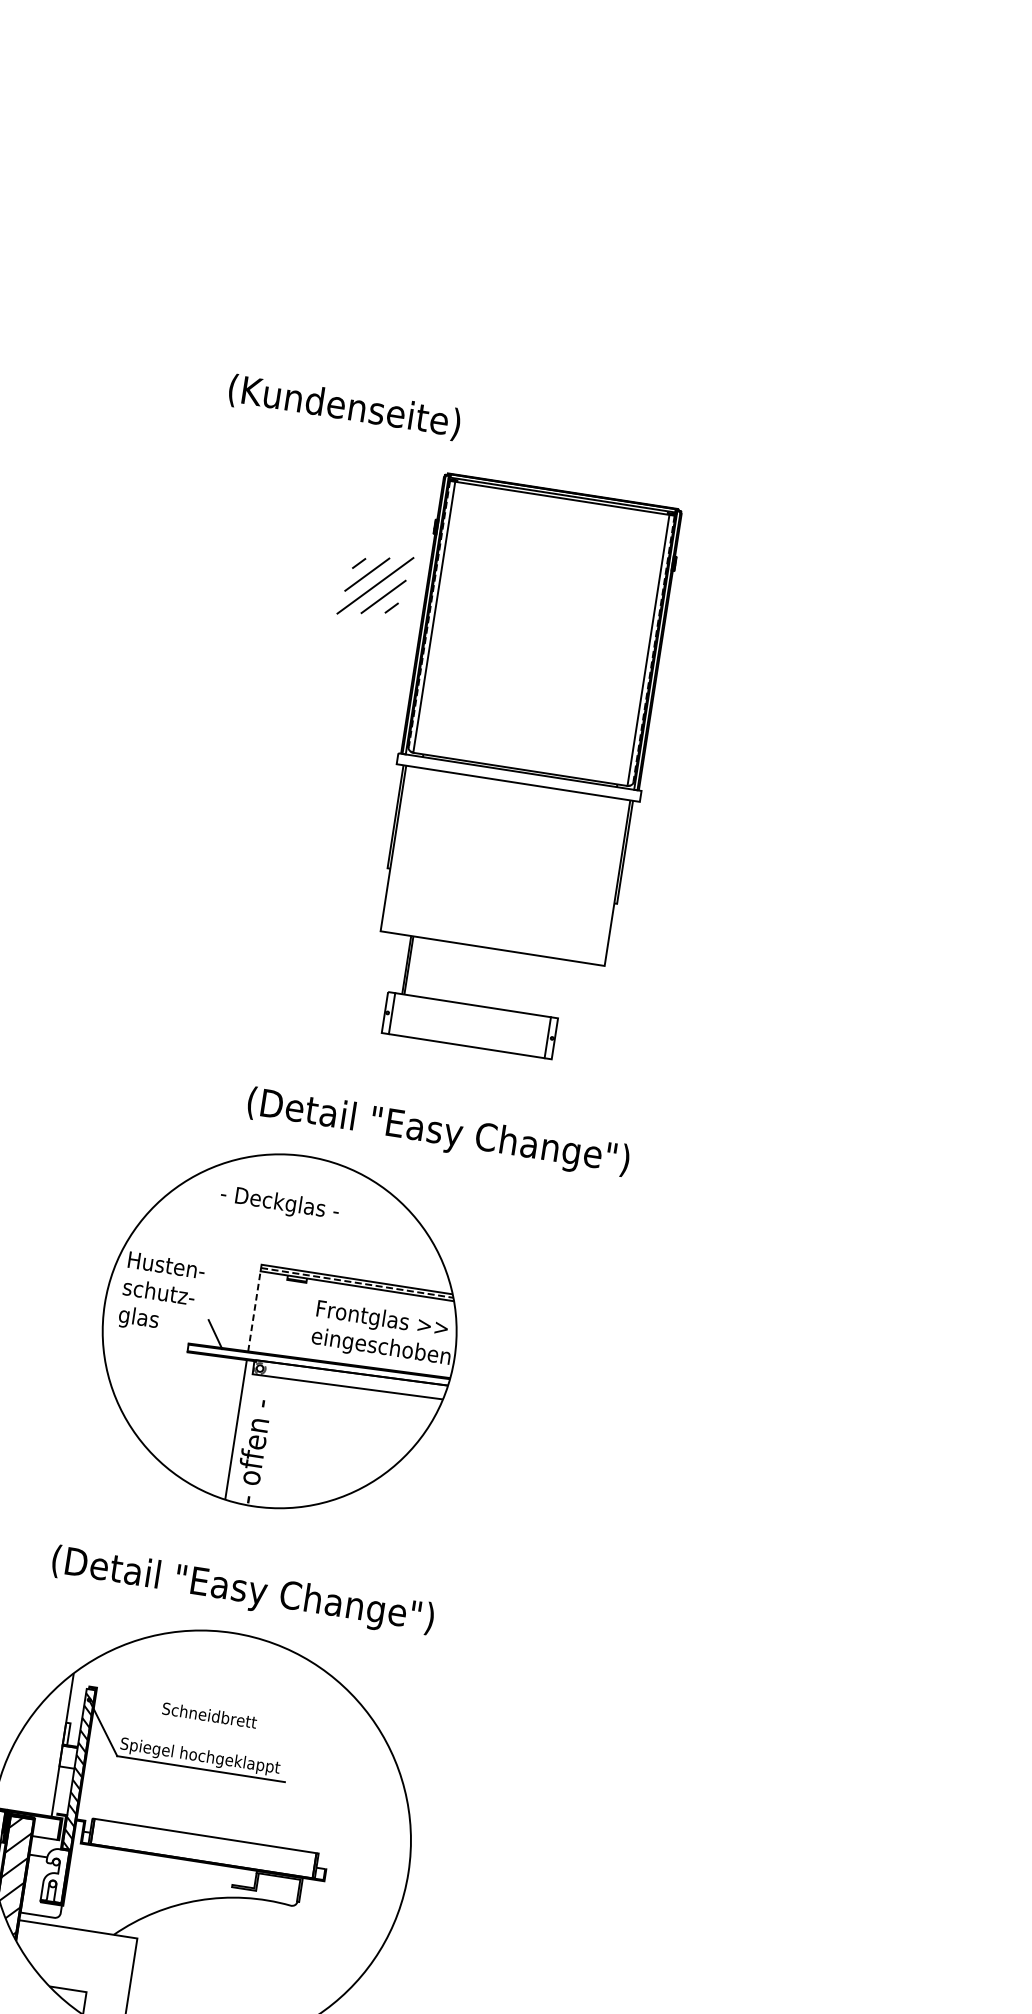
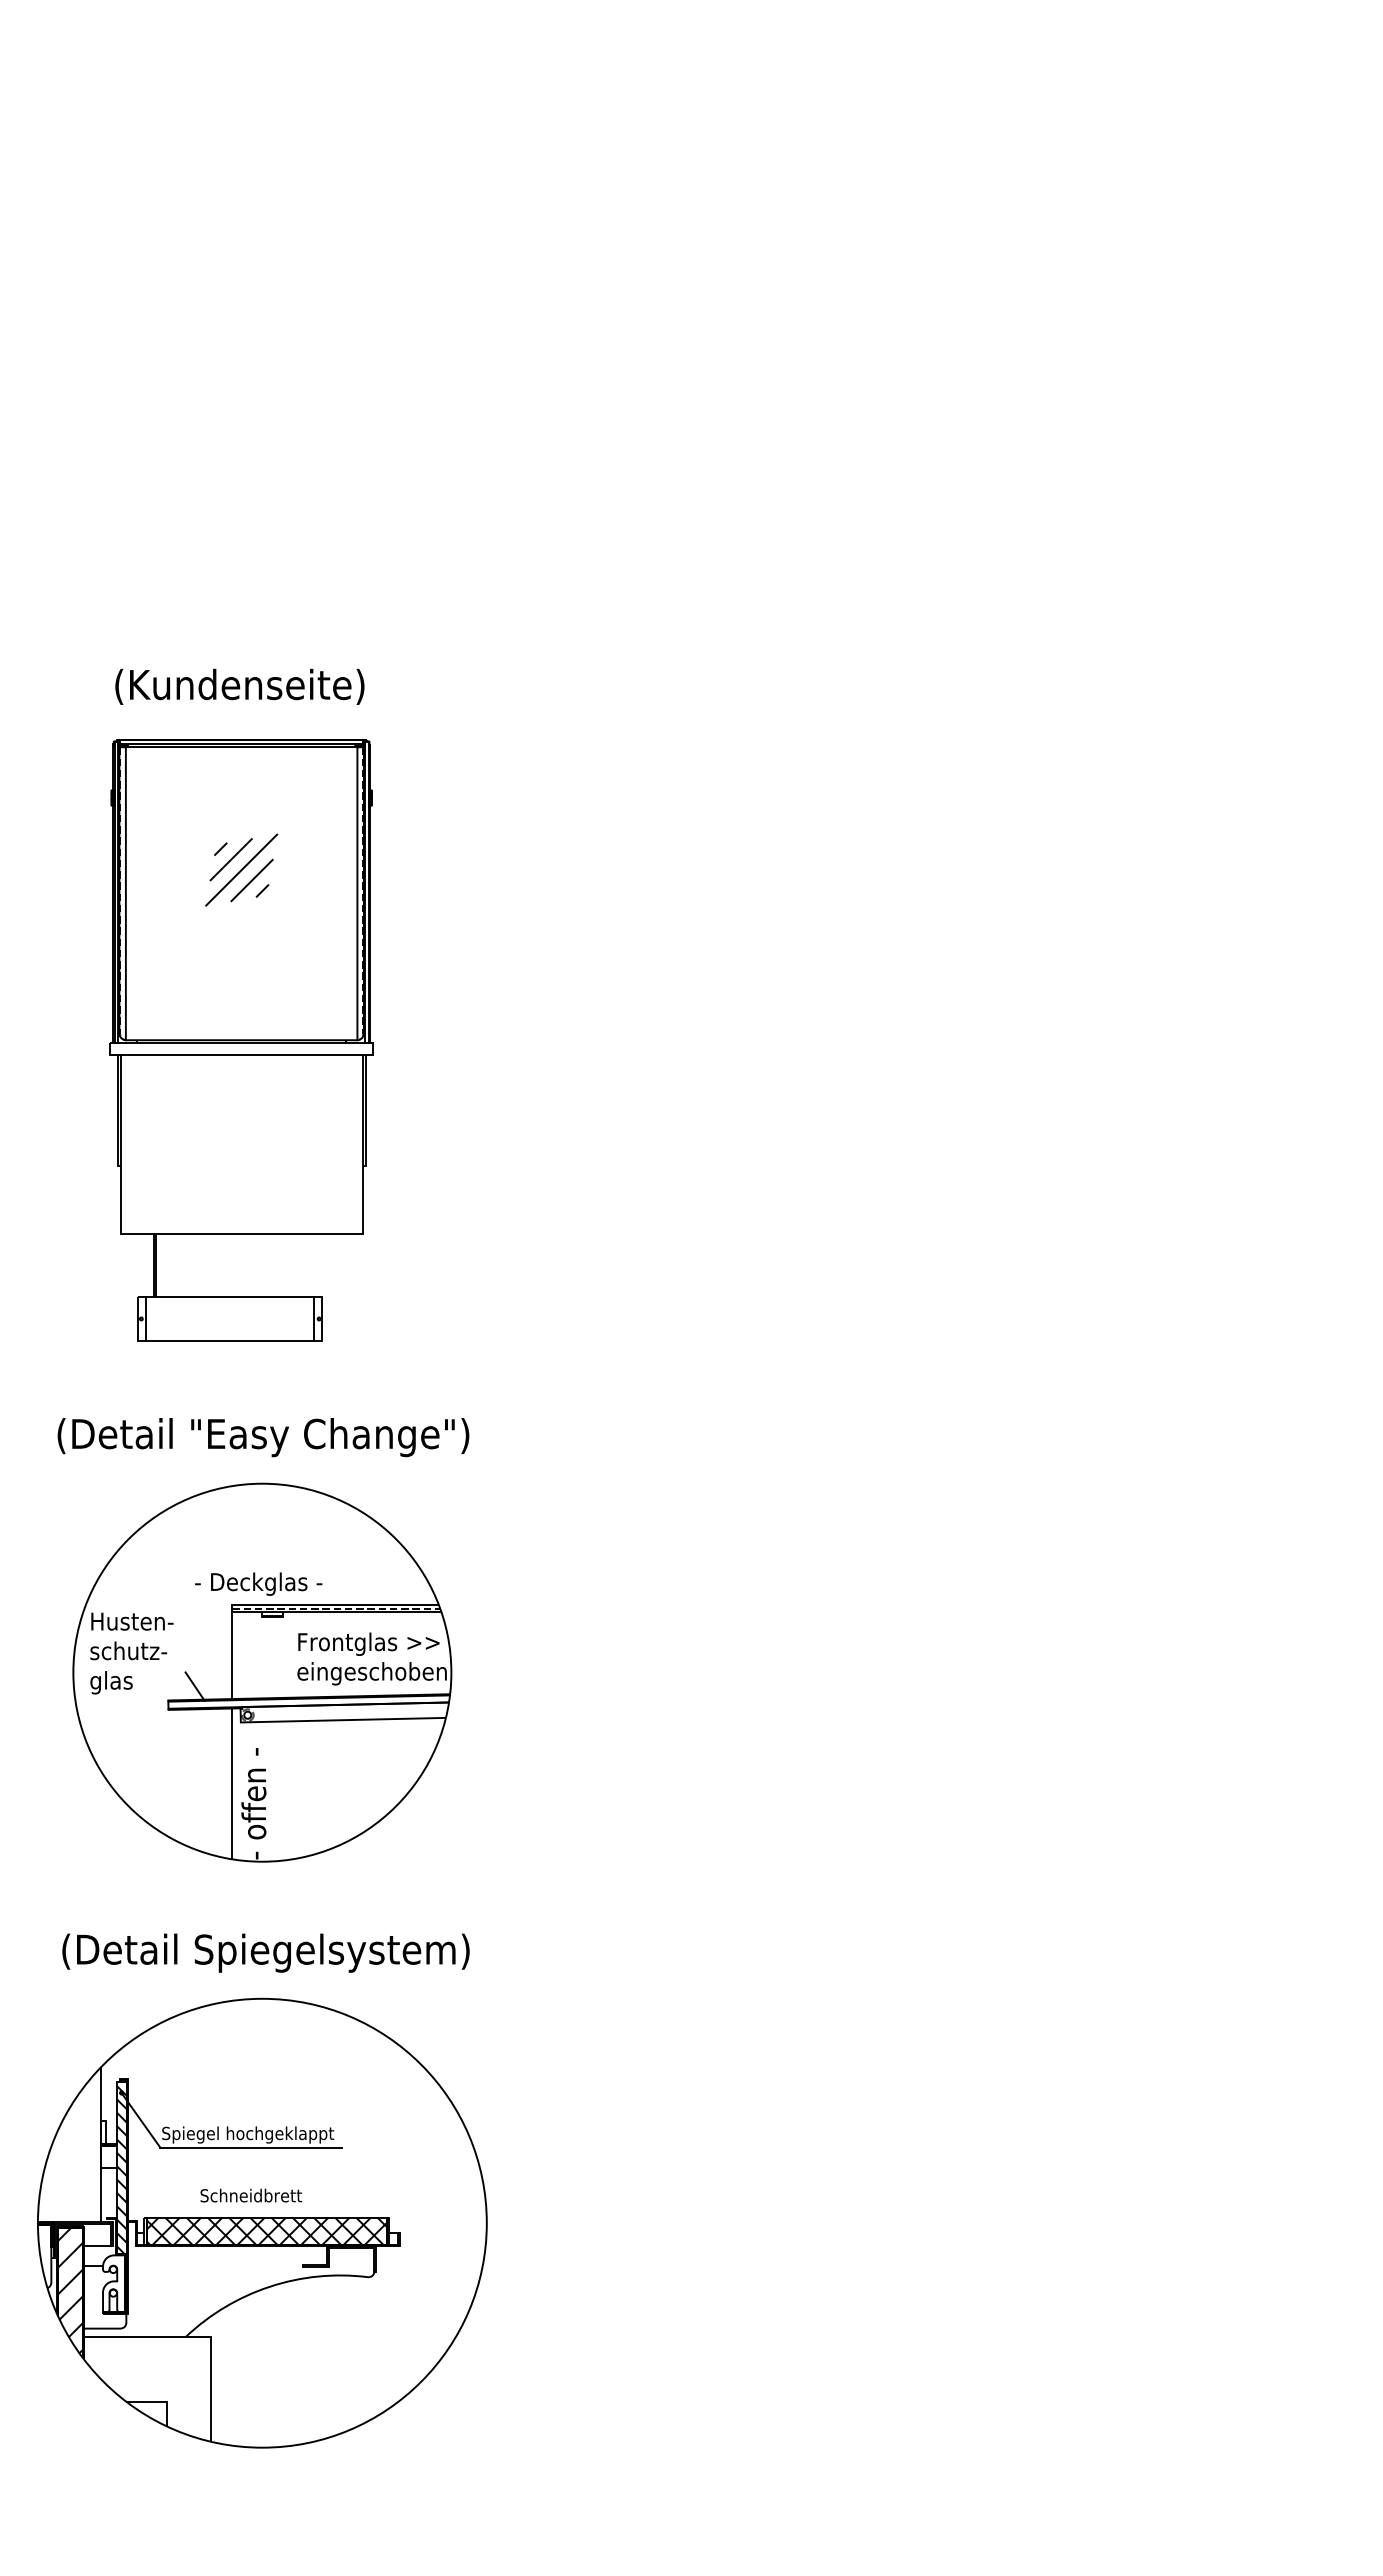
text: (344, 407) -> (239, 686), moved
part: (520, 769) -> (241, 1040), moved
text: (438, 1133) -> (263, 1437), moved
text: (279, 1203) -> (258, 1583), moved
line: (254, 1311) -> (232, 1655), dashed -> solid
text: (242, 1590) -> (265, 1952), (Detail "Easy Change") -> (Detail Spiegelsystem)
text: (209, 1715) -> (251, 2195), moved
hatch: (203, 1847) -> (266, 2230), added

